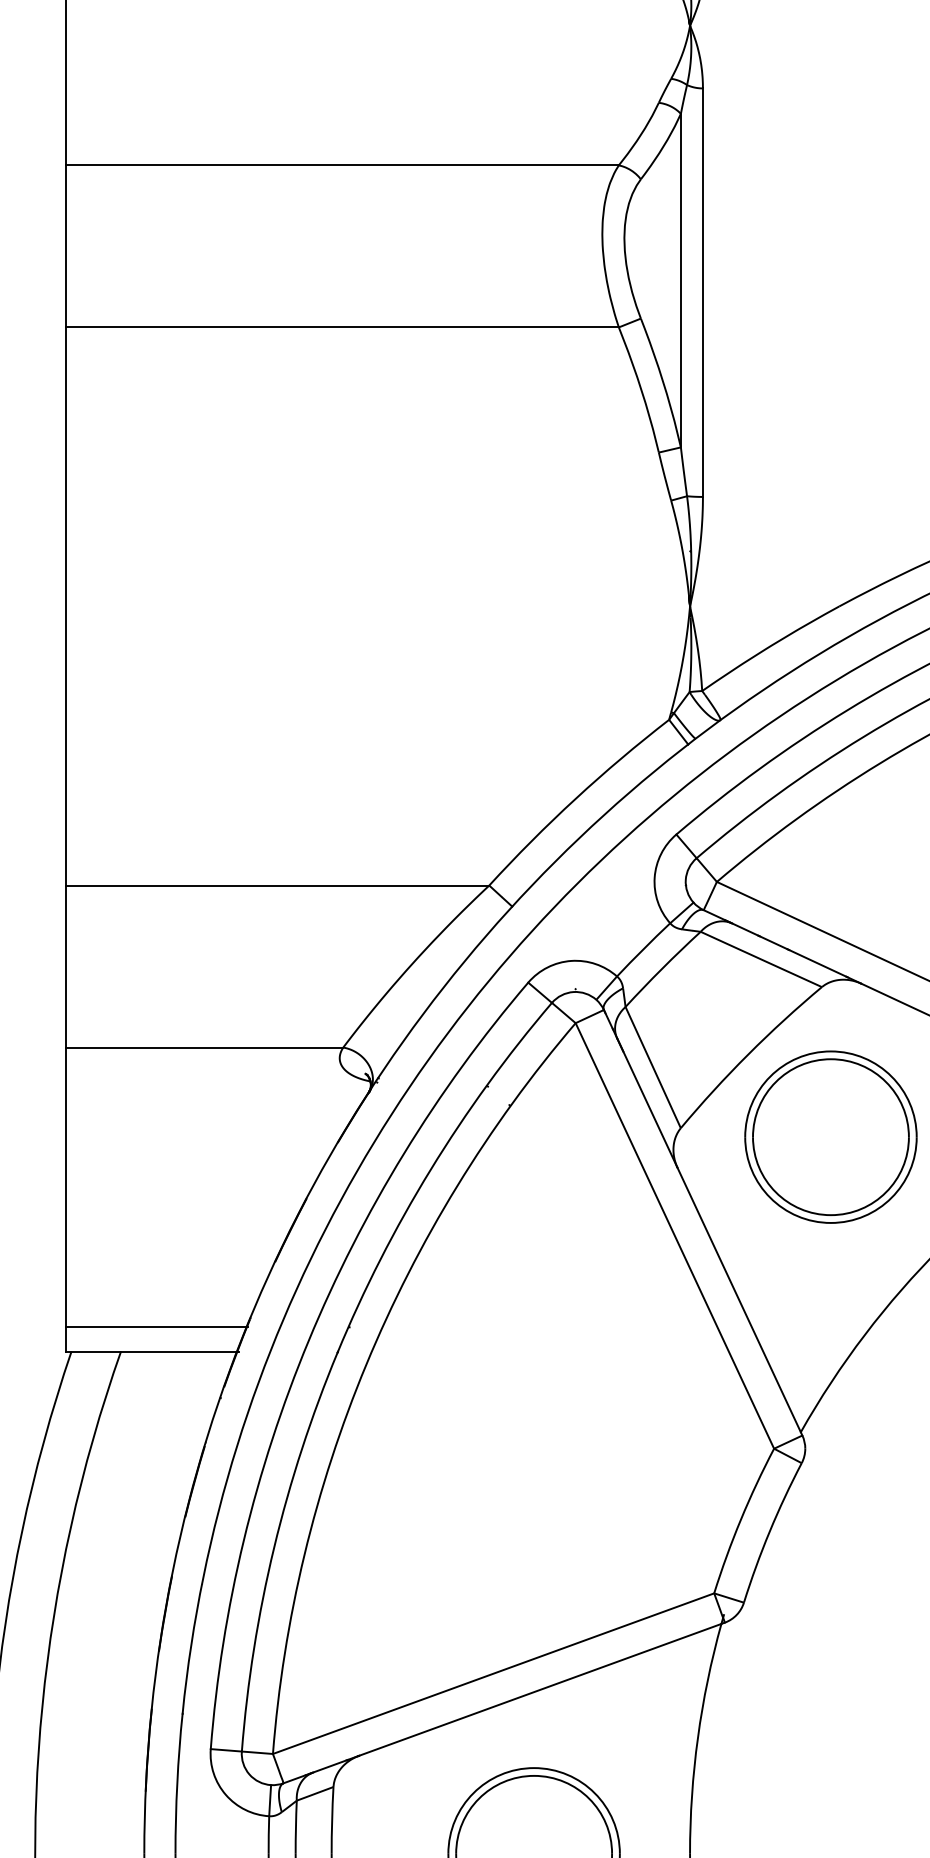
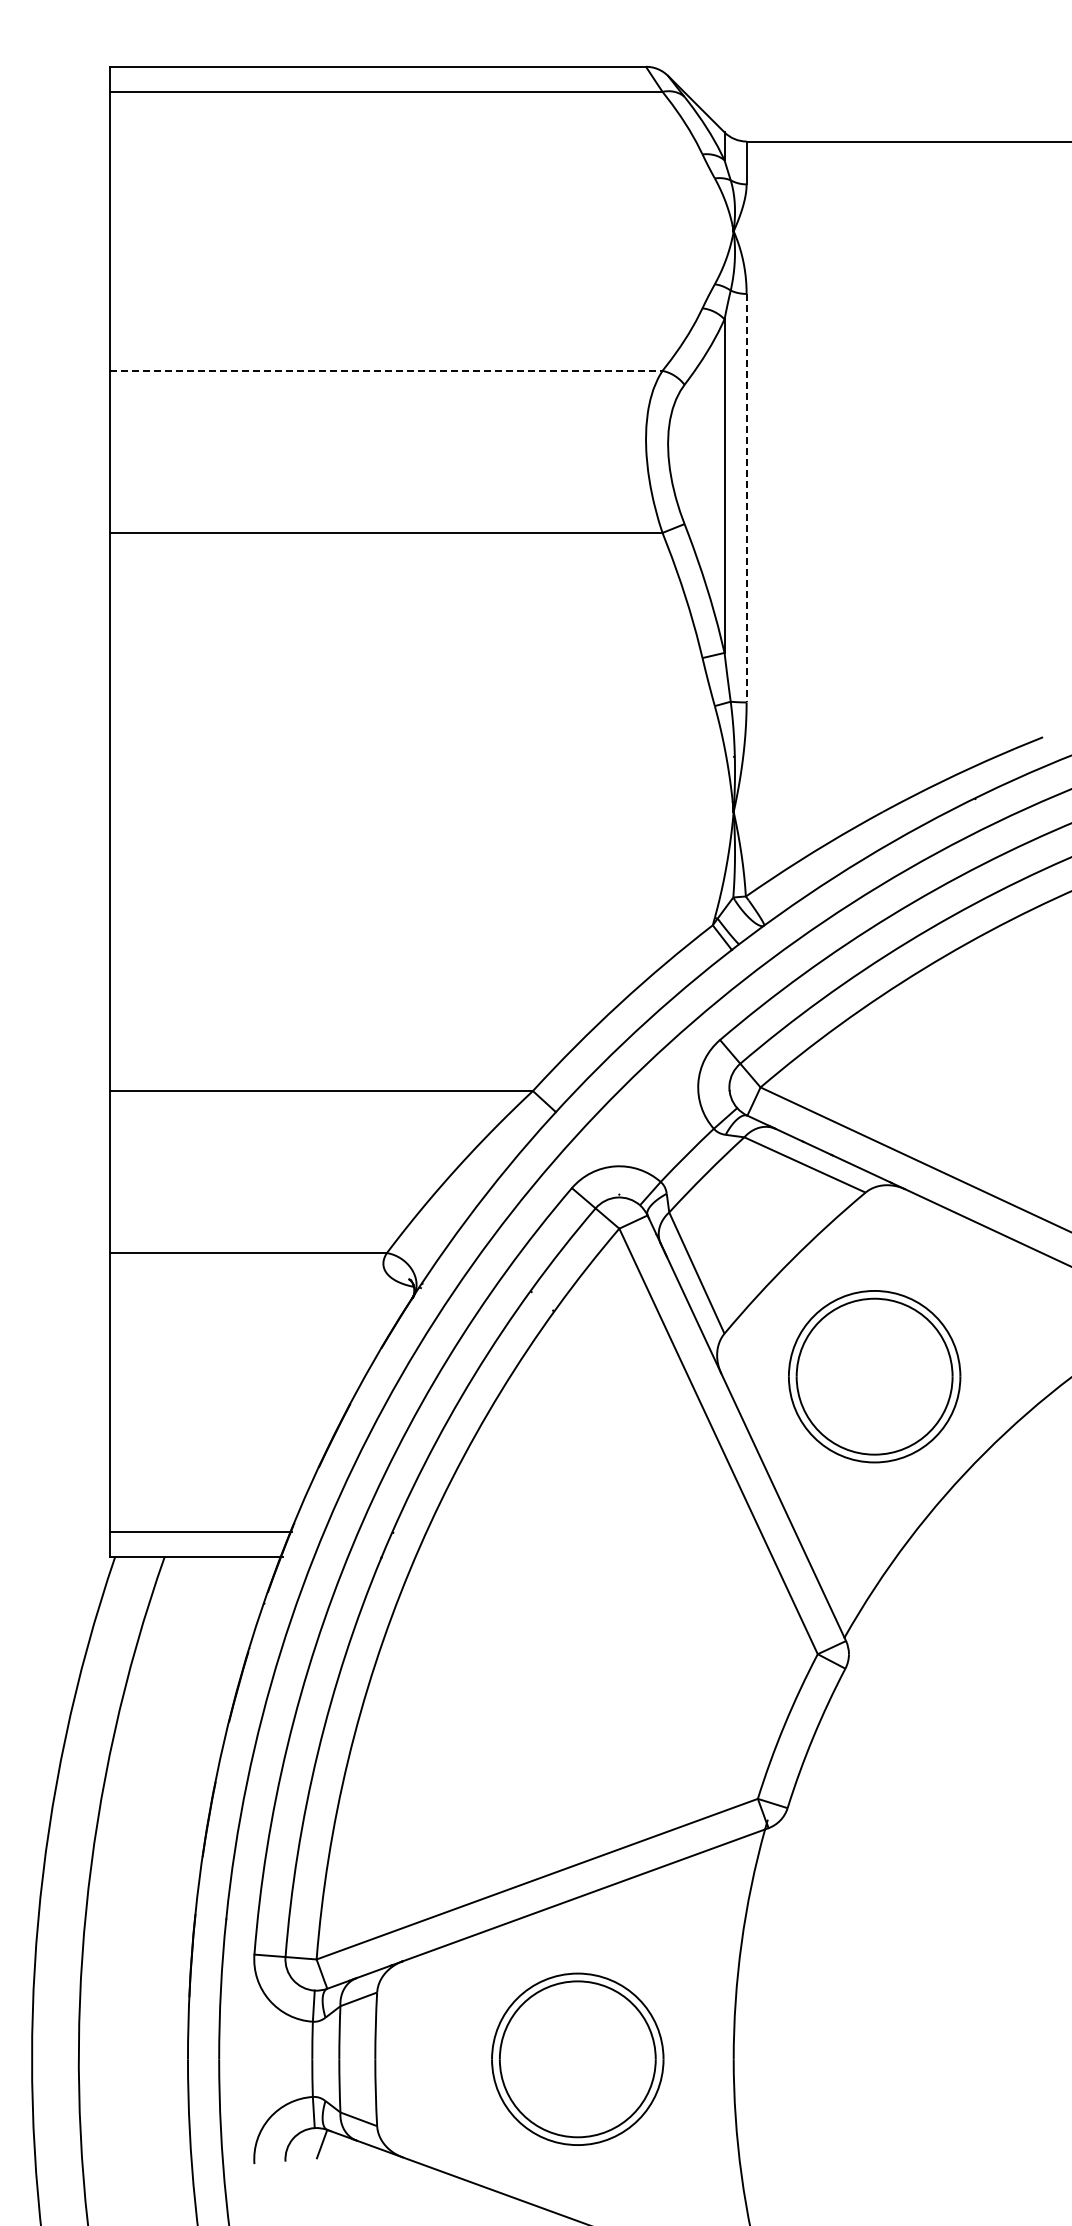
line: (342, 165) -> (386, 370), solid -> dashed
line: (702, 293) -> (746, 498), solid -> dashed
part: (830, 1137) -> (874, 1376), moved

